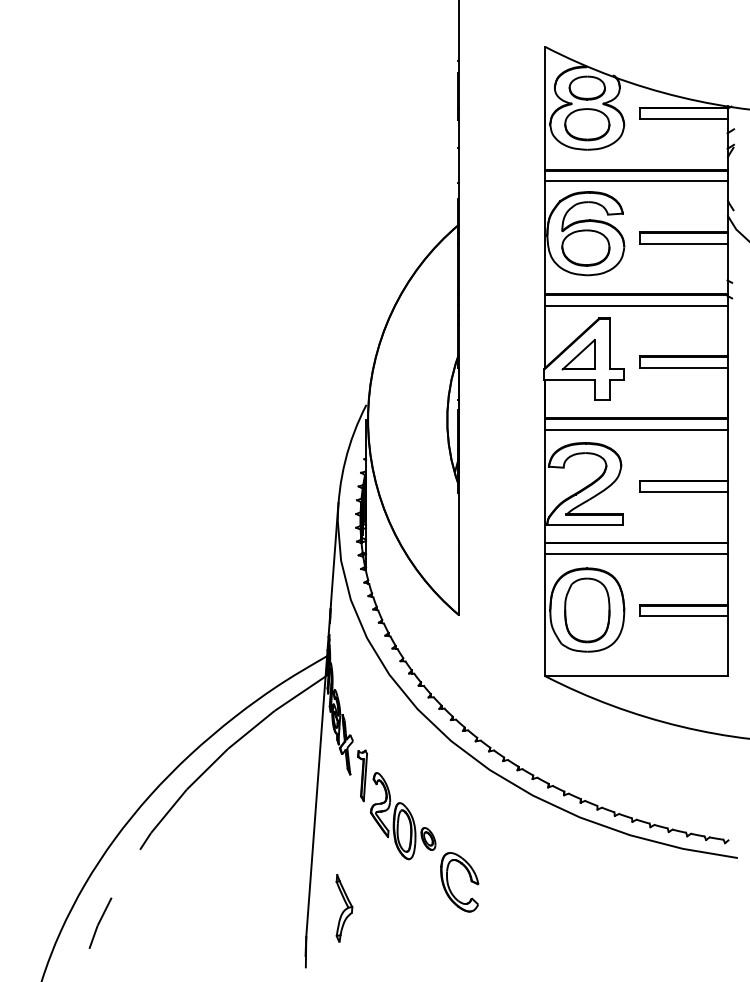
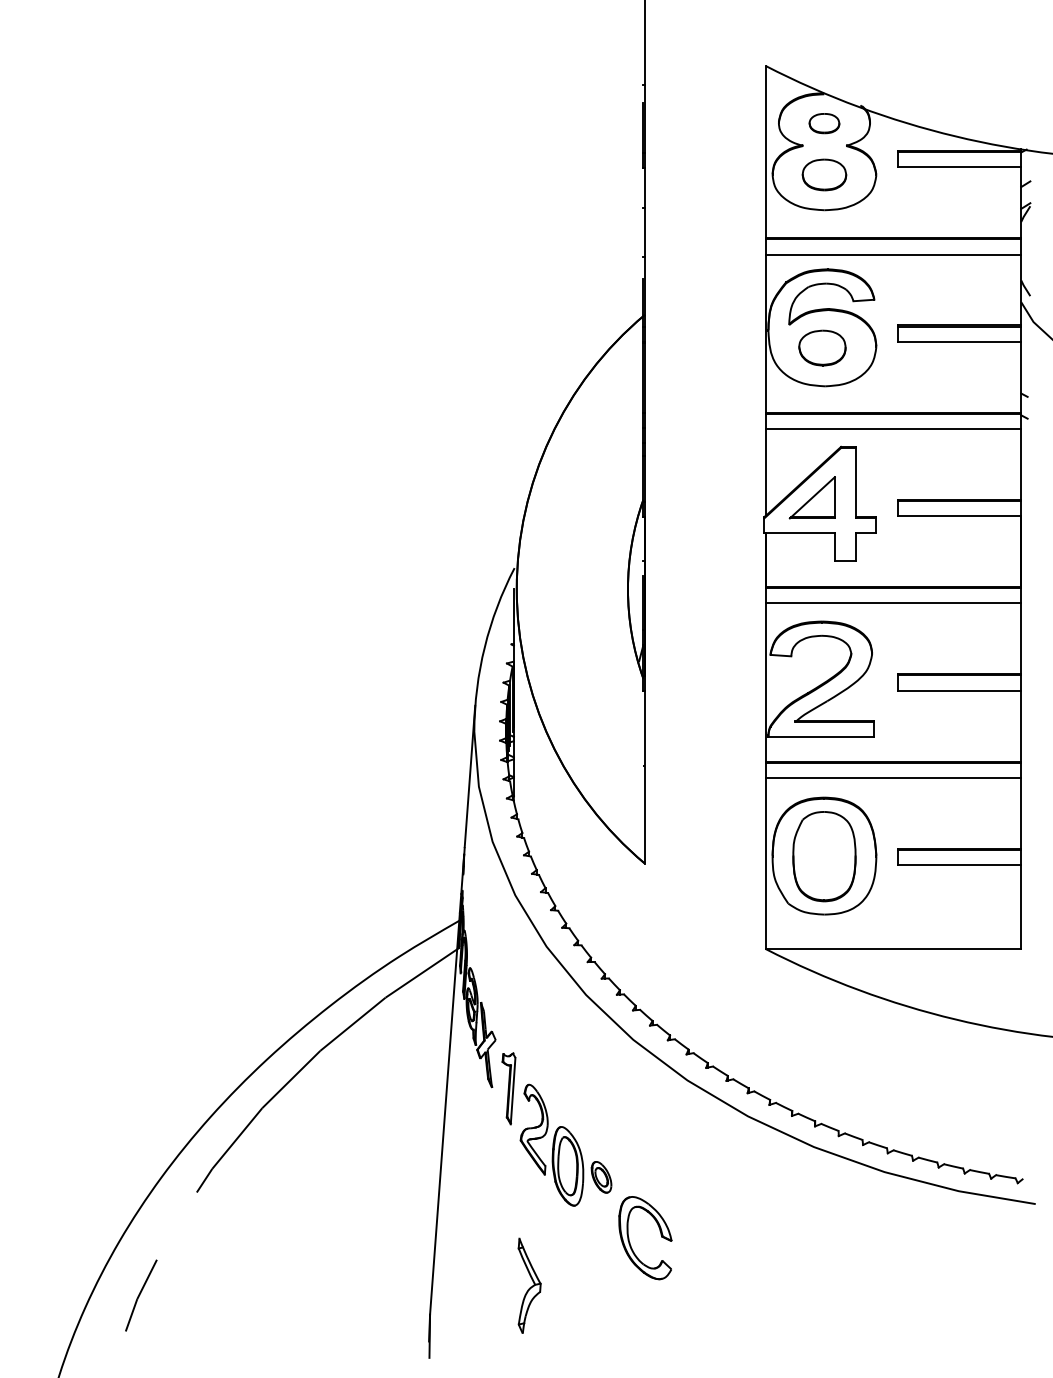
part: (587, 88) -> (824, 123), size x0.6
part: (587, 124) -> (824, 174), size x0.7
part: (585, 247) -> (822, 347), size x0.7
part: (344, 908) -> (529, 1285), moved

